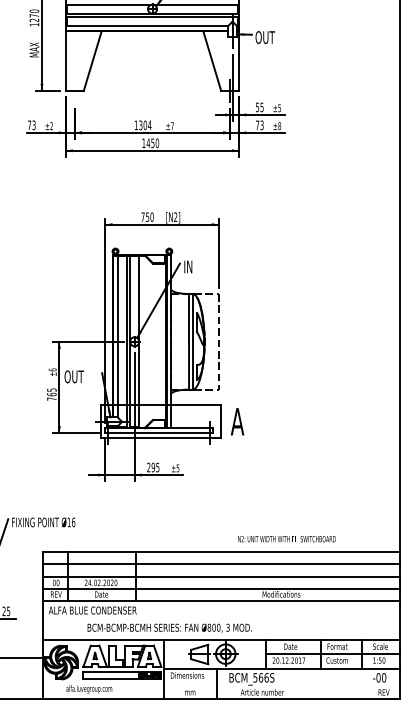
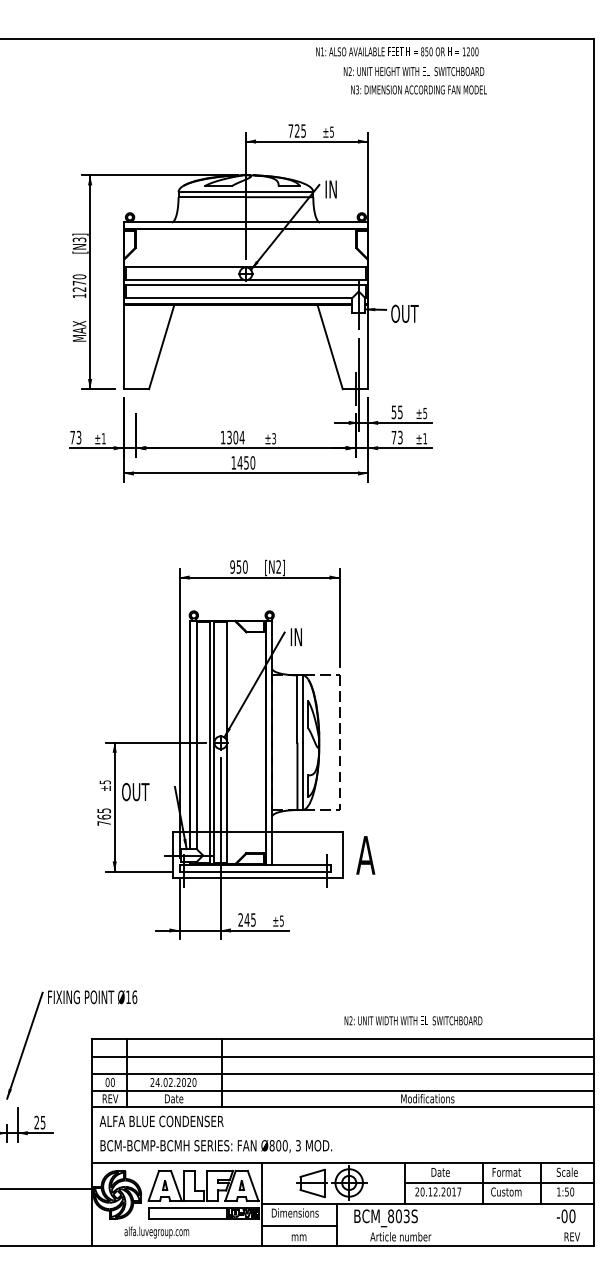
text: (51, 125) -> (103, 438), ±2 -> ±1
text: (172, 125) -> (274, 438), ±7 -> ±3
text: (279, 125) -> (425, 438), ±8 -> ±1
text: (142, 216) -> (232, 566), 750 -> 950
text: (52, 370) -> (104, 782), ±6 -> ±5
text: (152, 467) -> (246, 919), 295 -> 245
text: (286, 538) -> (413, 1020), moved
text: (169, 628) -> (215, 1146), moved
text: (260, 677) -> (398, 1216), BCM_566S -> BCM_803S
line: (189, 684) -> (298, 1225), added

